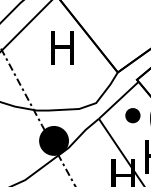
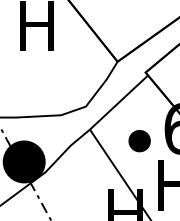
part: (132, 115) -> (139, 140), moved

